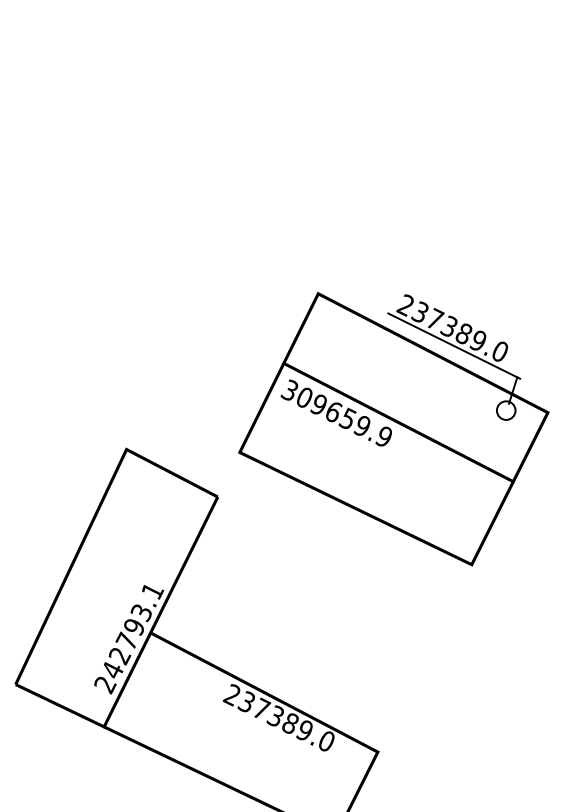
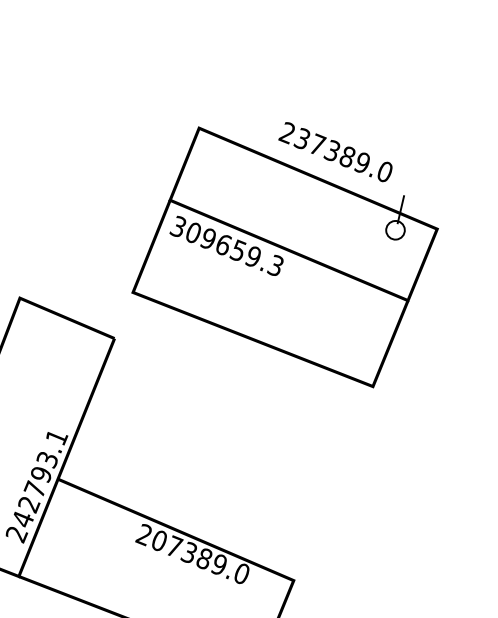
line: (454, 345) -> (338, 169), removed
text: (383, 435) -> (275, 264), 309659.9 -> 309659.3
text: (245, 701) -> (157, 540), 237389.0 -> 207389.0

